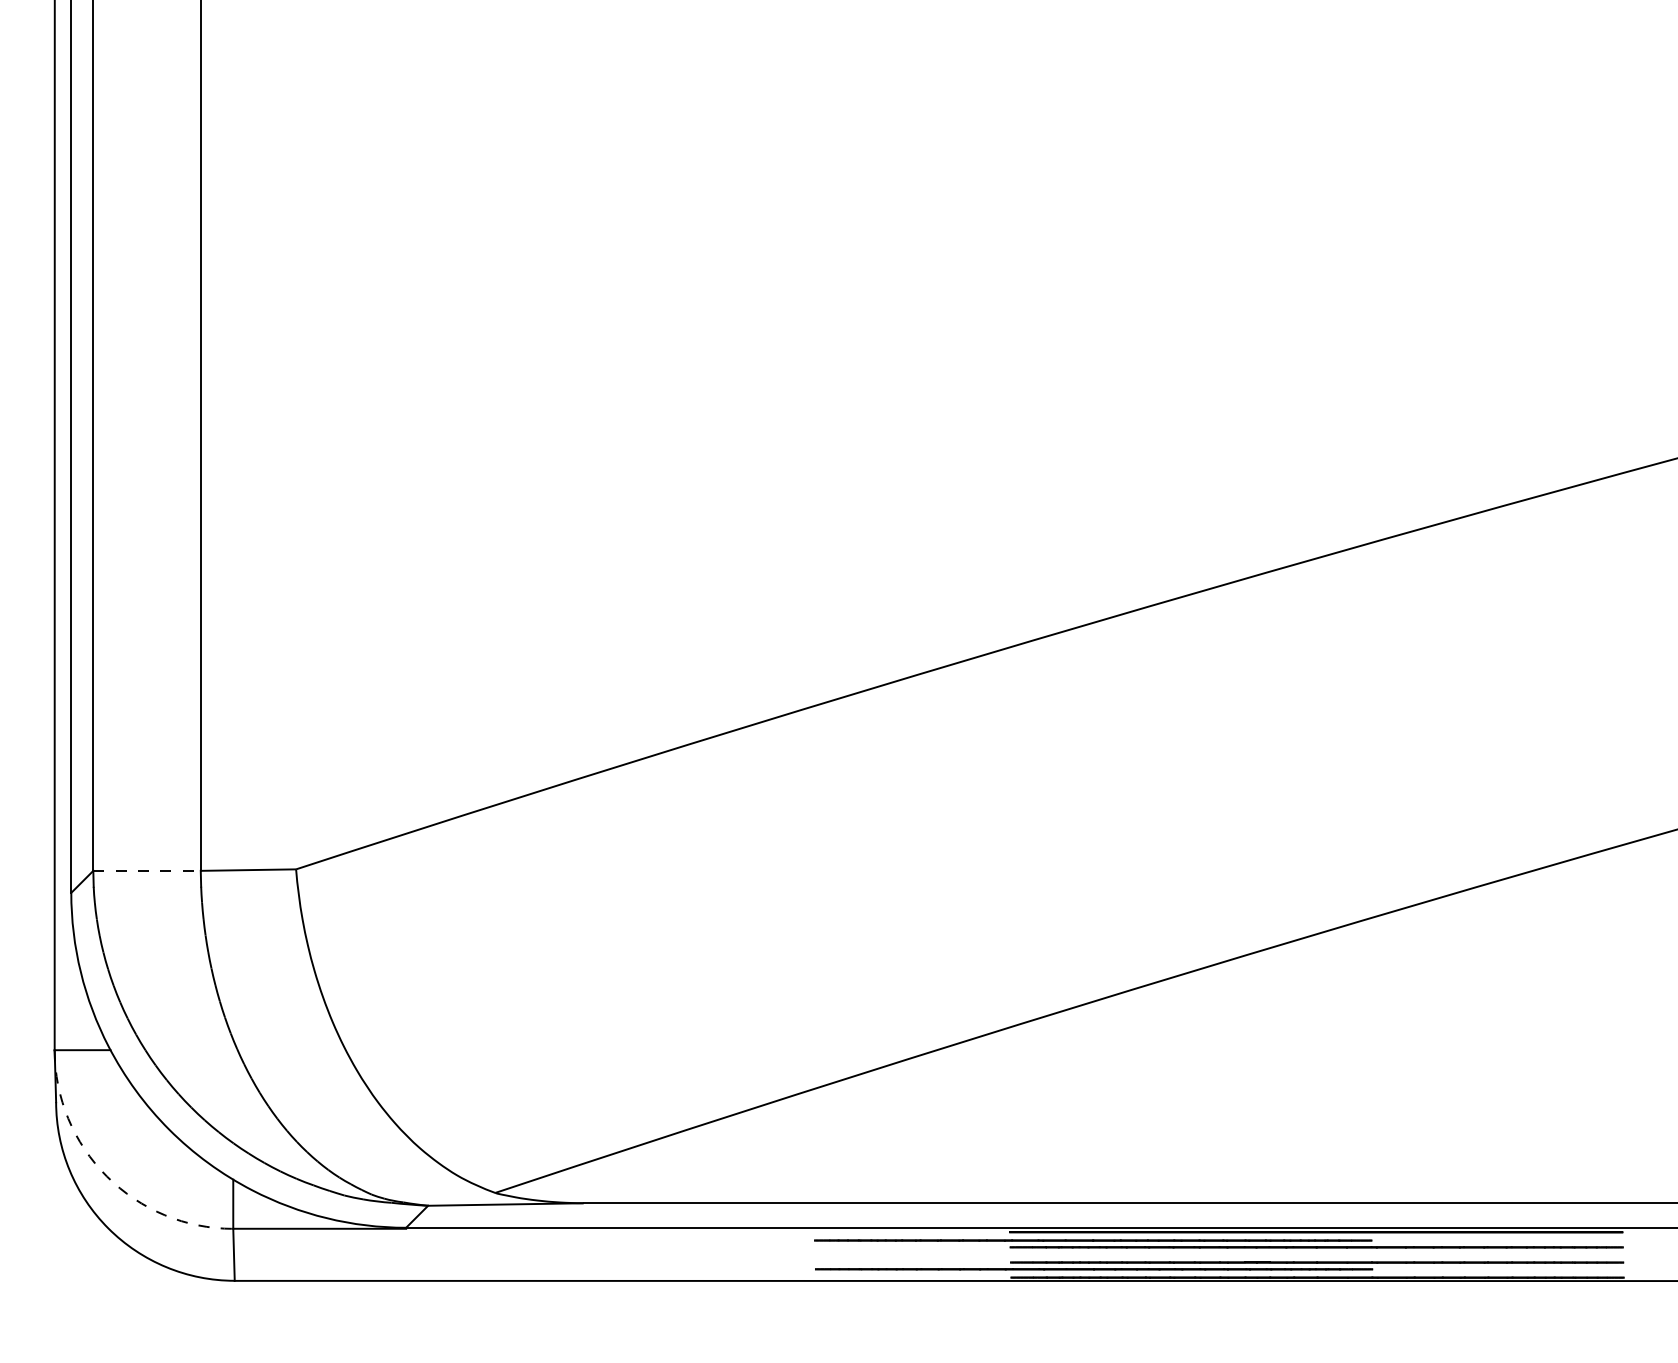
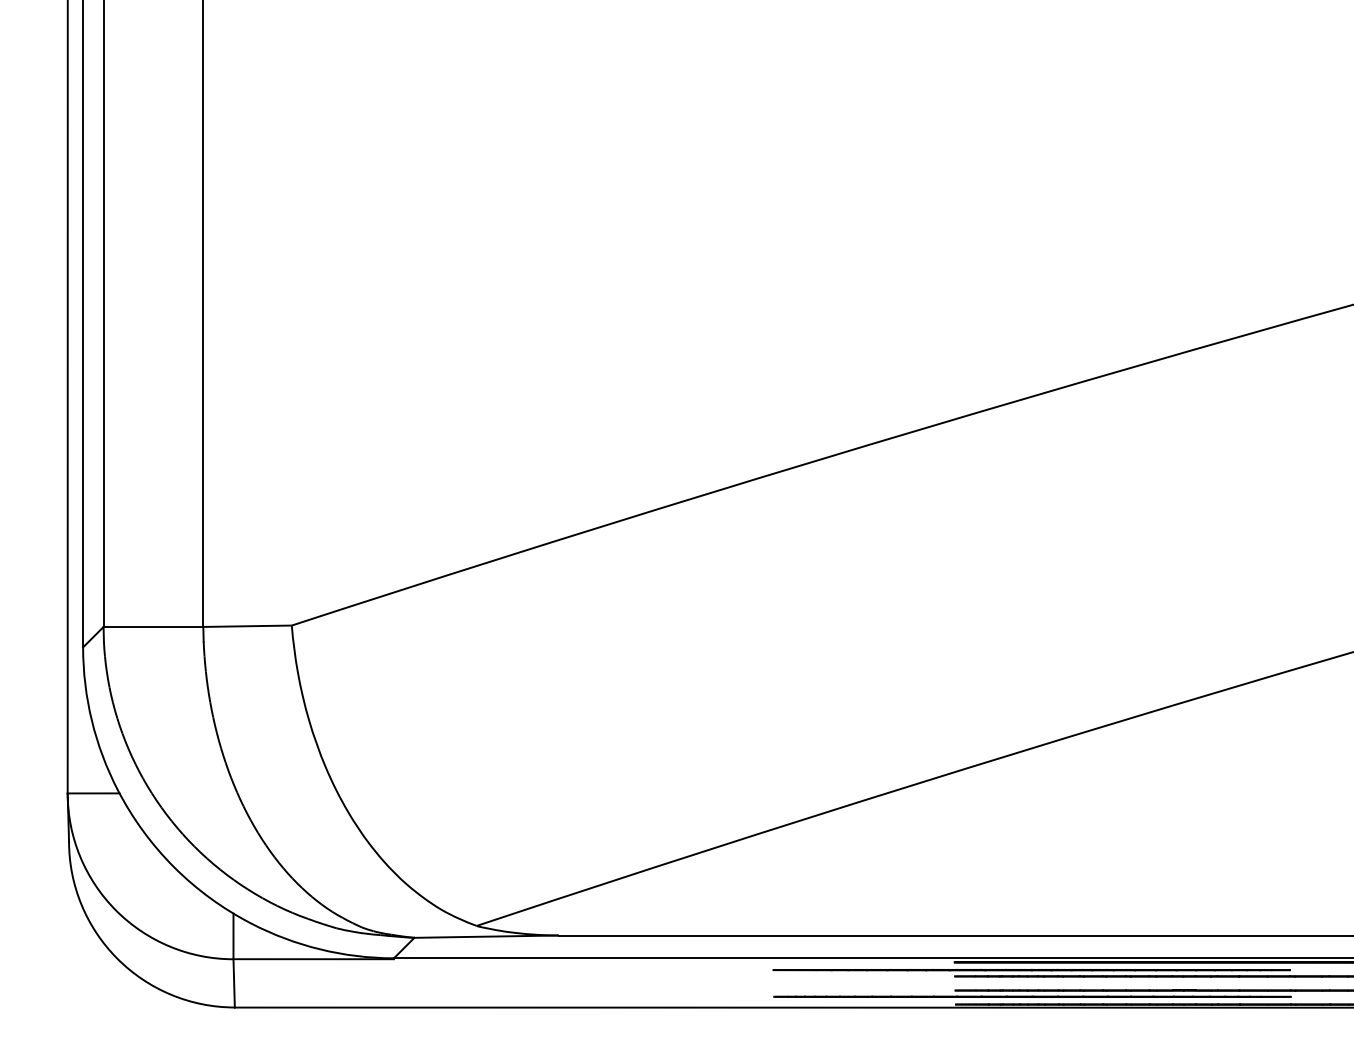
line: (147, 870) -> (153, 626), dashed -> solid
arc: (106, 1176) -> (115, 910), dashed -> solid

